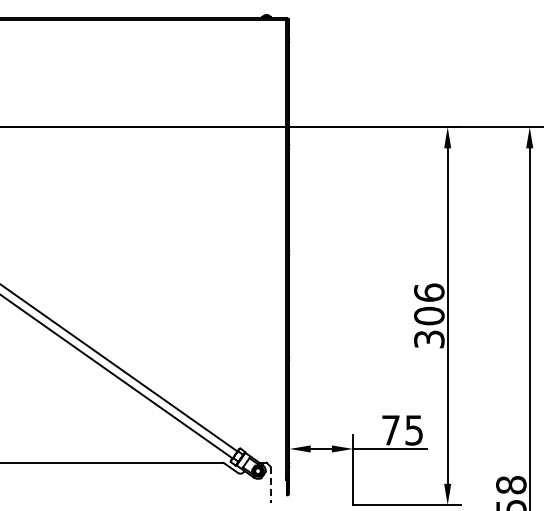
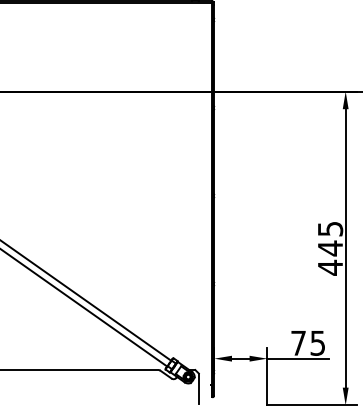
text: (429, 316) -> (330, 248), 306 -> 445
line: (270, 485) -> (198, 389), dashed -> solid

